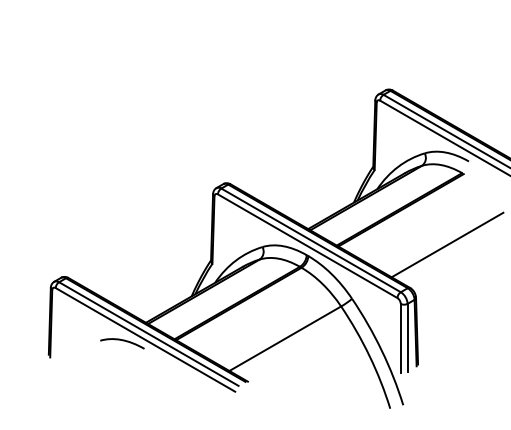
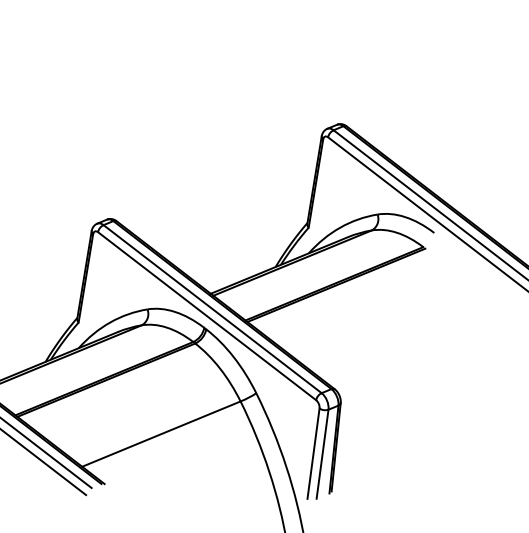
line: (447, 244) -> (391, 338), removed

